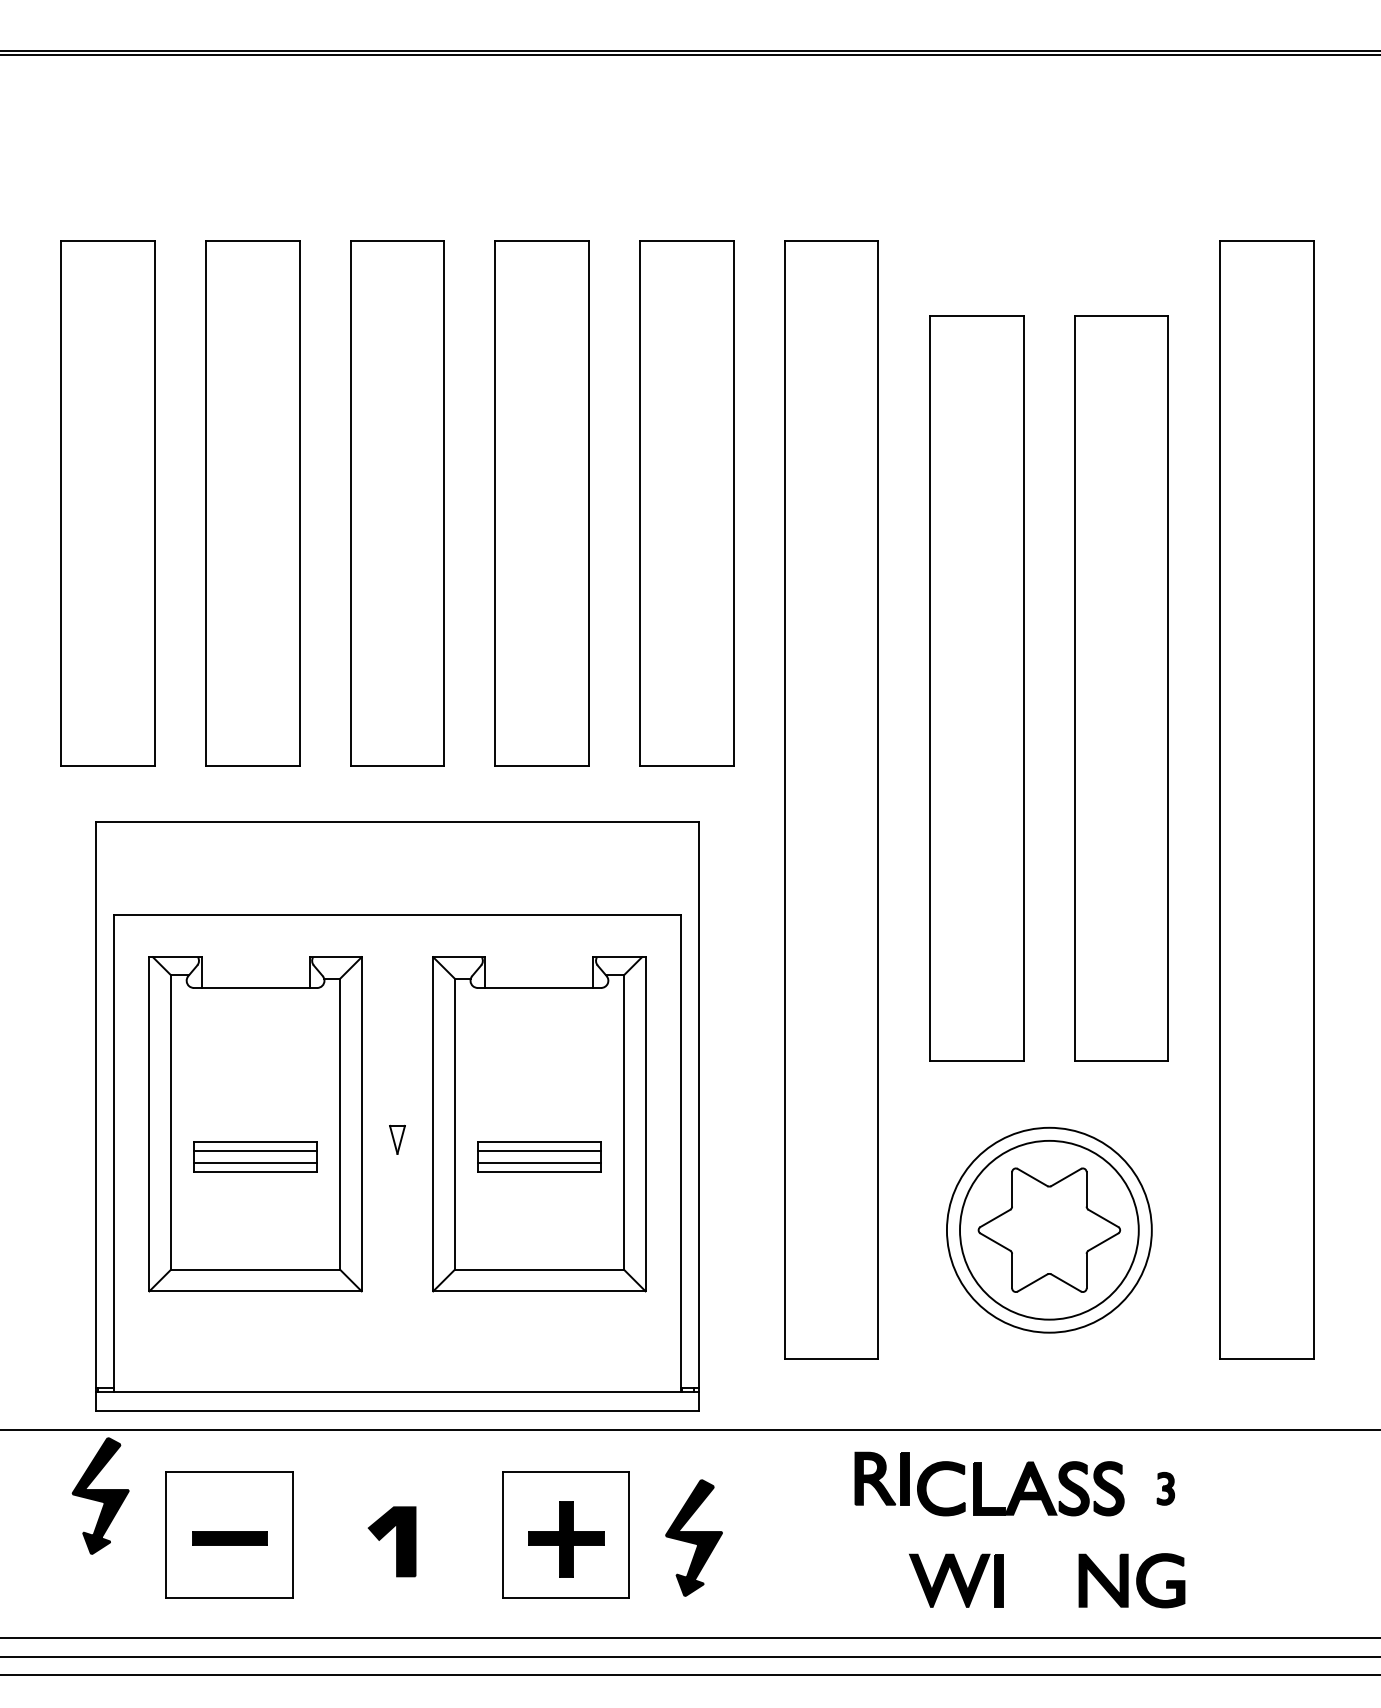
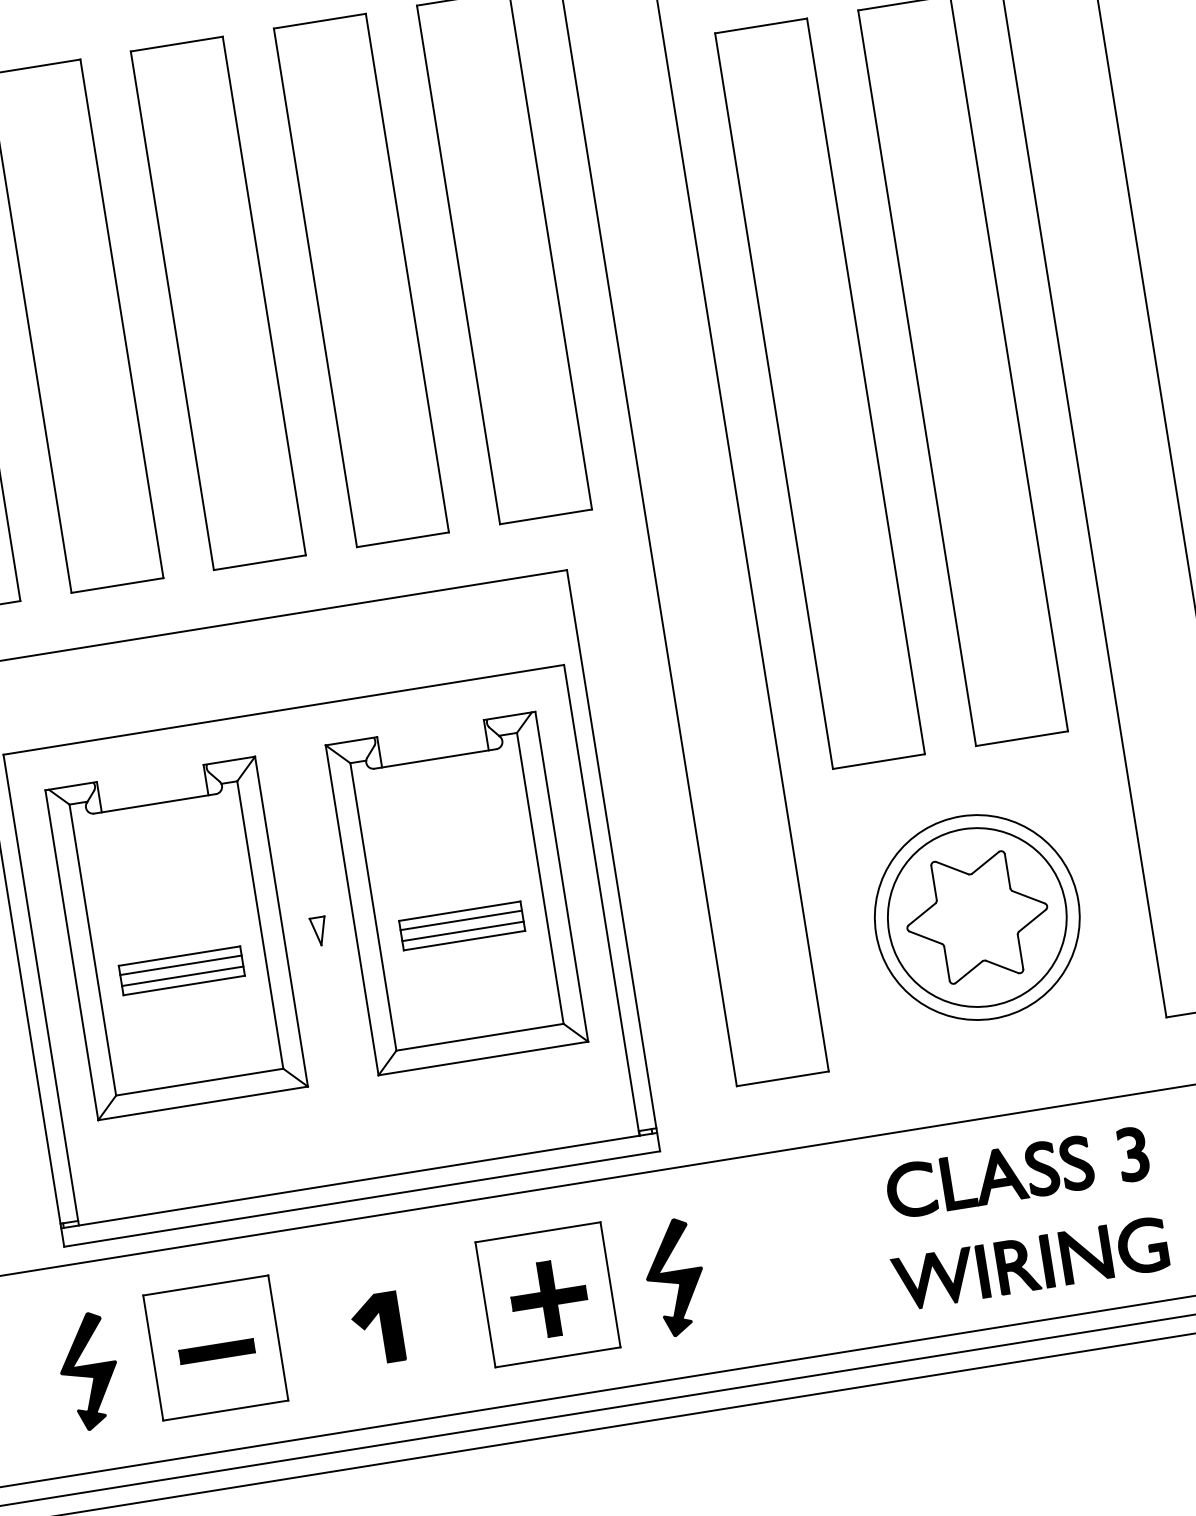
part: (881, 1478) -> (1023, 1264), moved
part: (1165, 1488) -> (1132, 1154), size x1.67
part: (100, 1495) -> (88, 1370), moved

